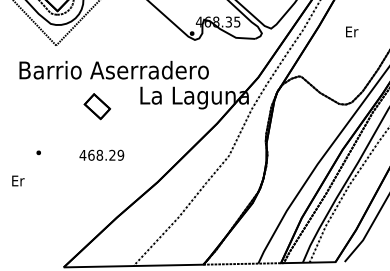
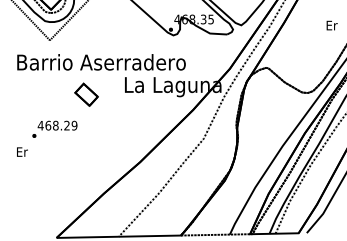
text: (352, 31) -> (332, 25), moved
text: (101, 154) -> (57, 124), moved
text: (18, 180) -> (22, 151), moved

